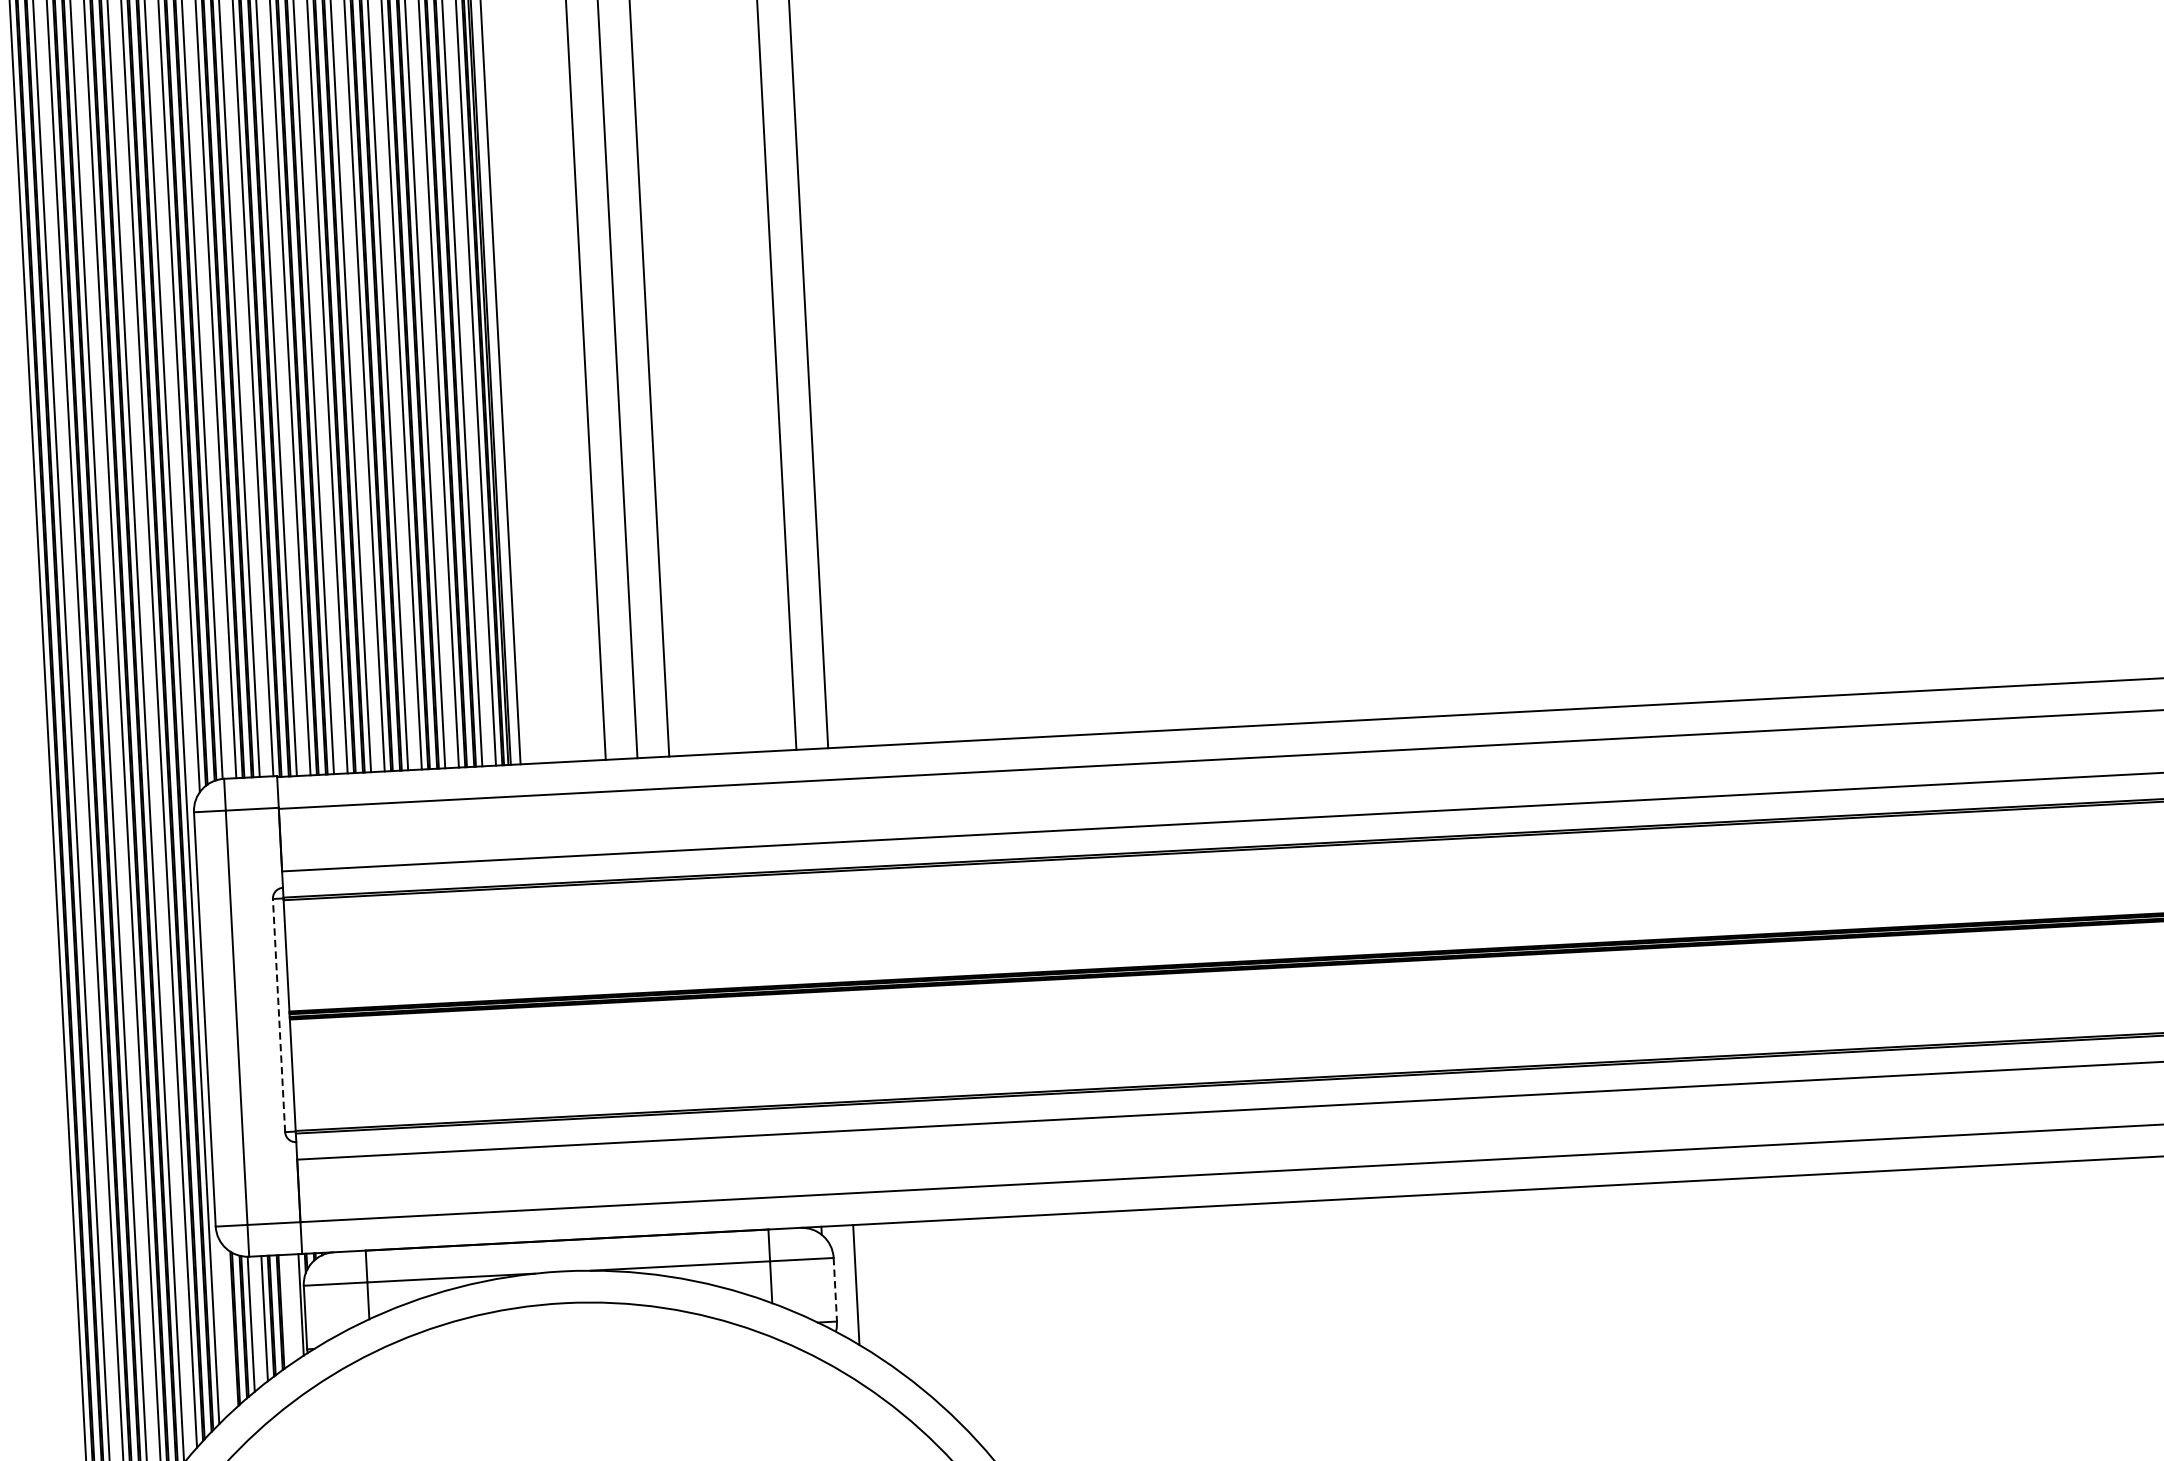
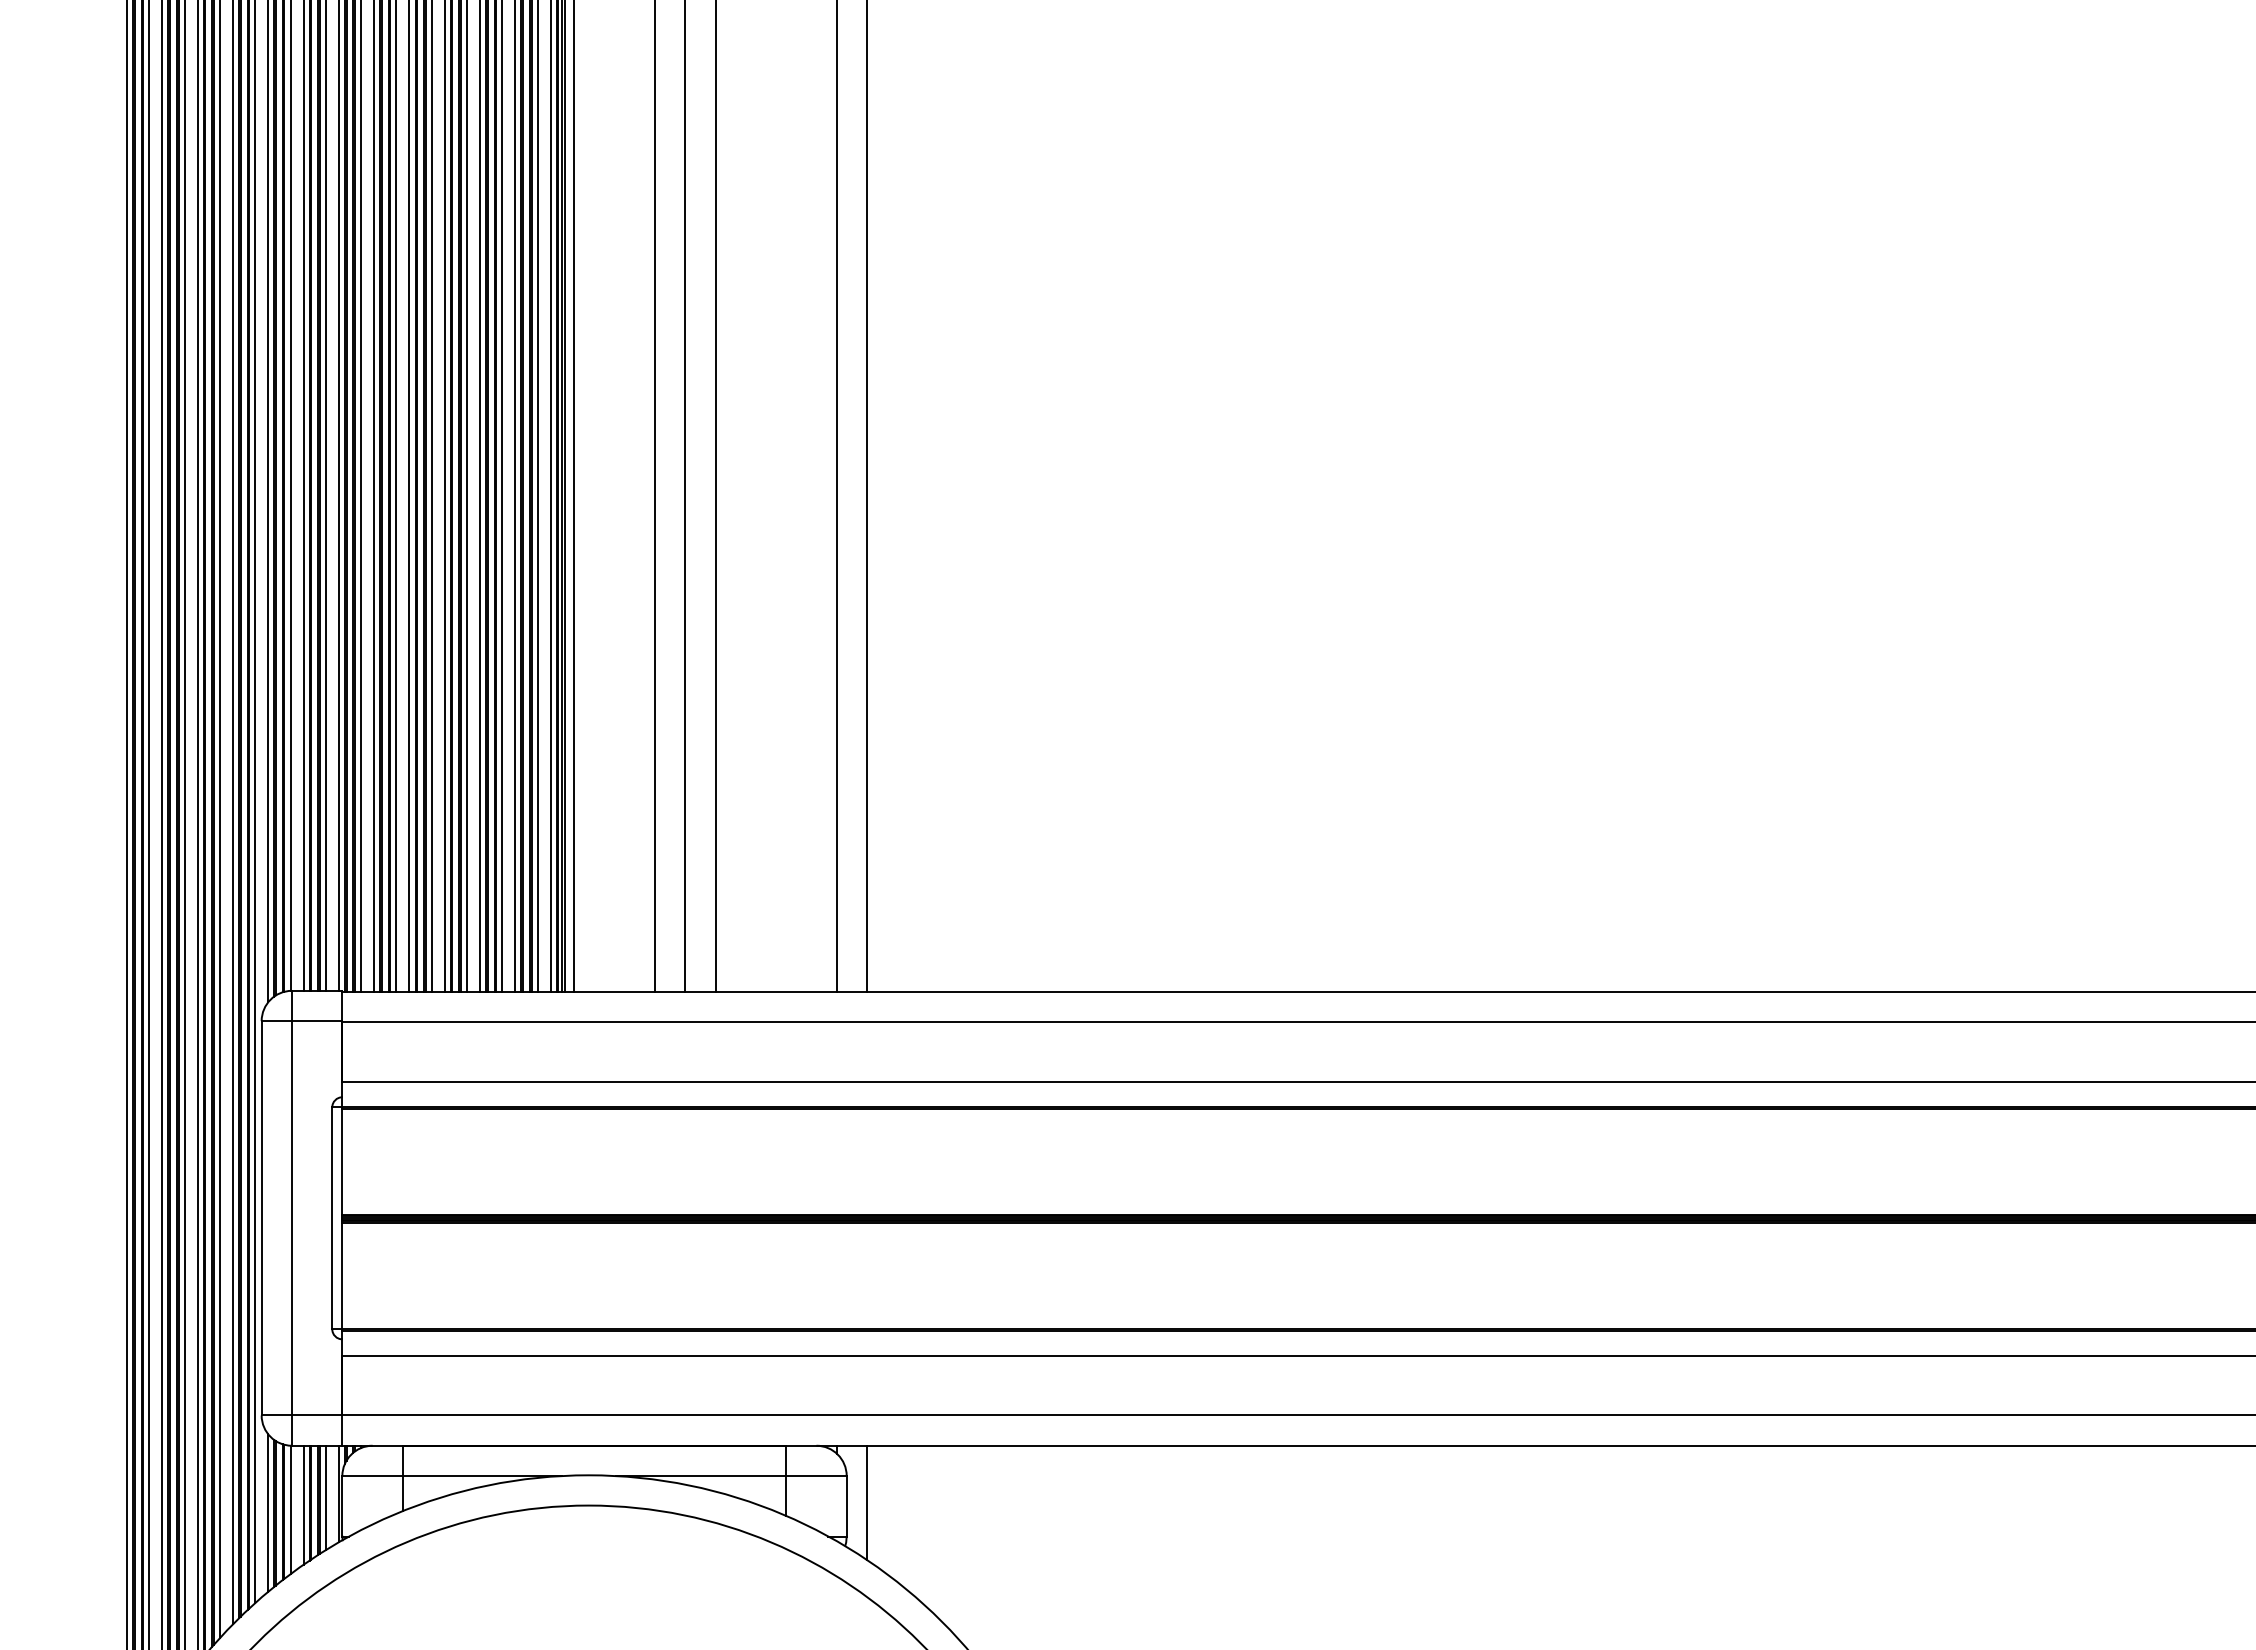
line: (279, 1015) -> (332, 1218), dashed -> solid
line: (835, 1290) -> (846, 1506), dashed -> solid
line: (287, 1309) -> (325, 1497), added
line: (228, 1328) -> (268, 1512), added

